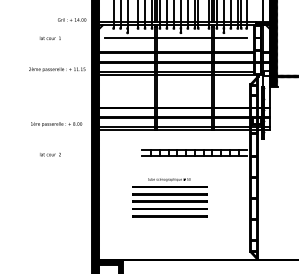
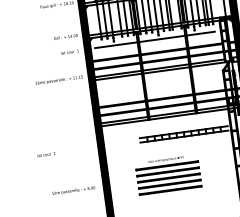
text: (49, 37) -> (69, 51), moved
text: (56, 124) -> (73, 190), moved
text: (50, 154) -> (46, 154), moved

